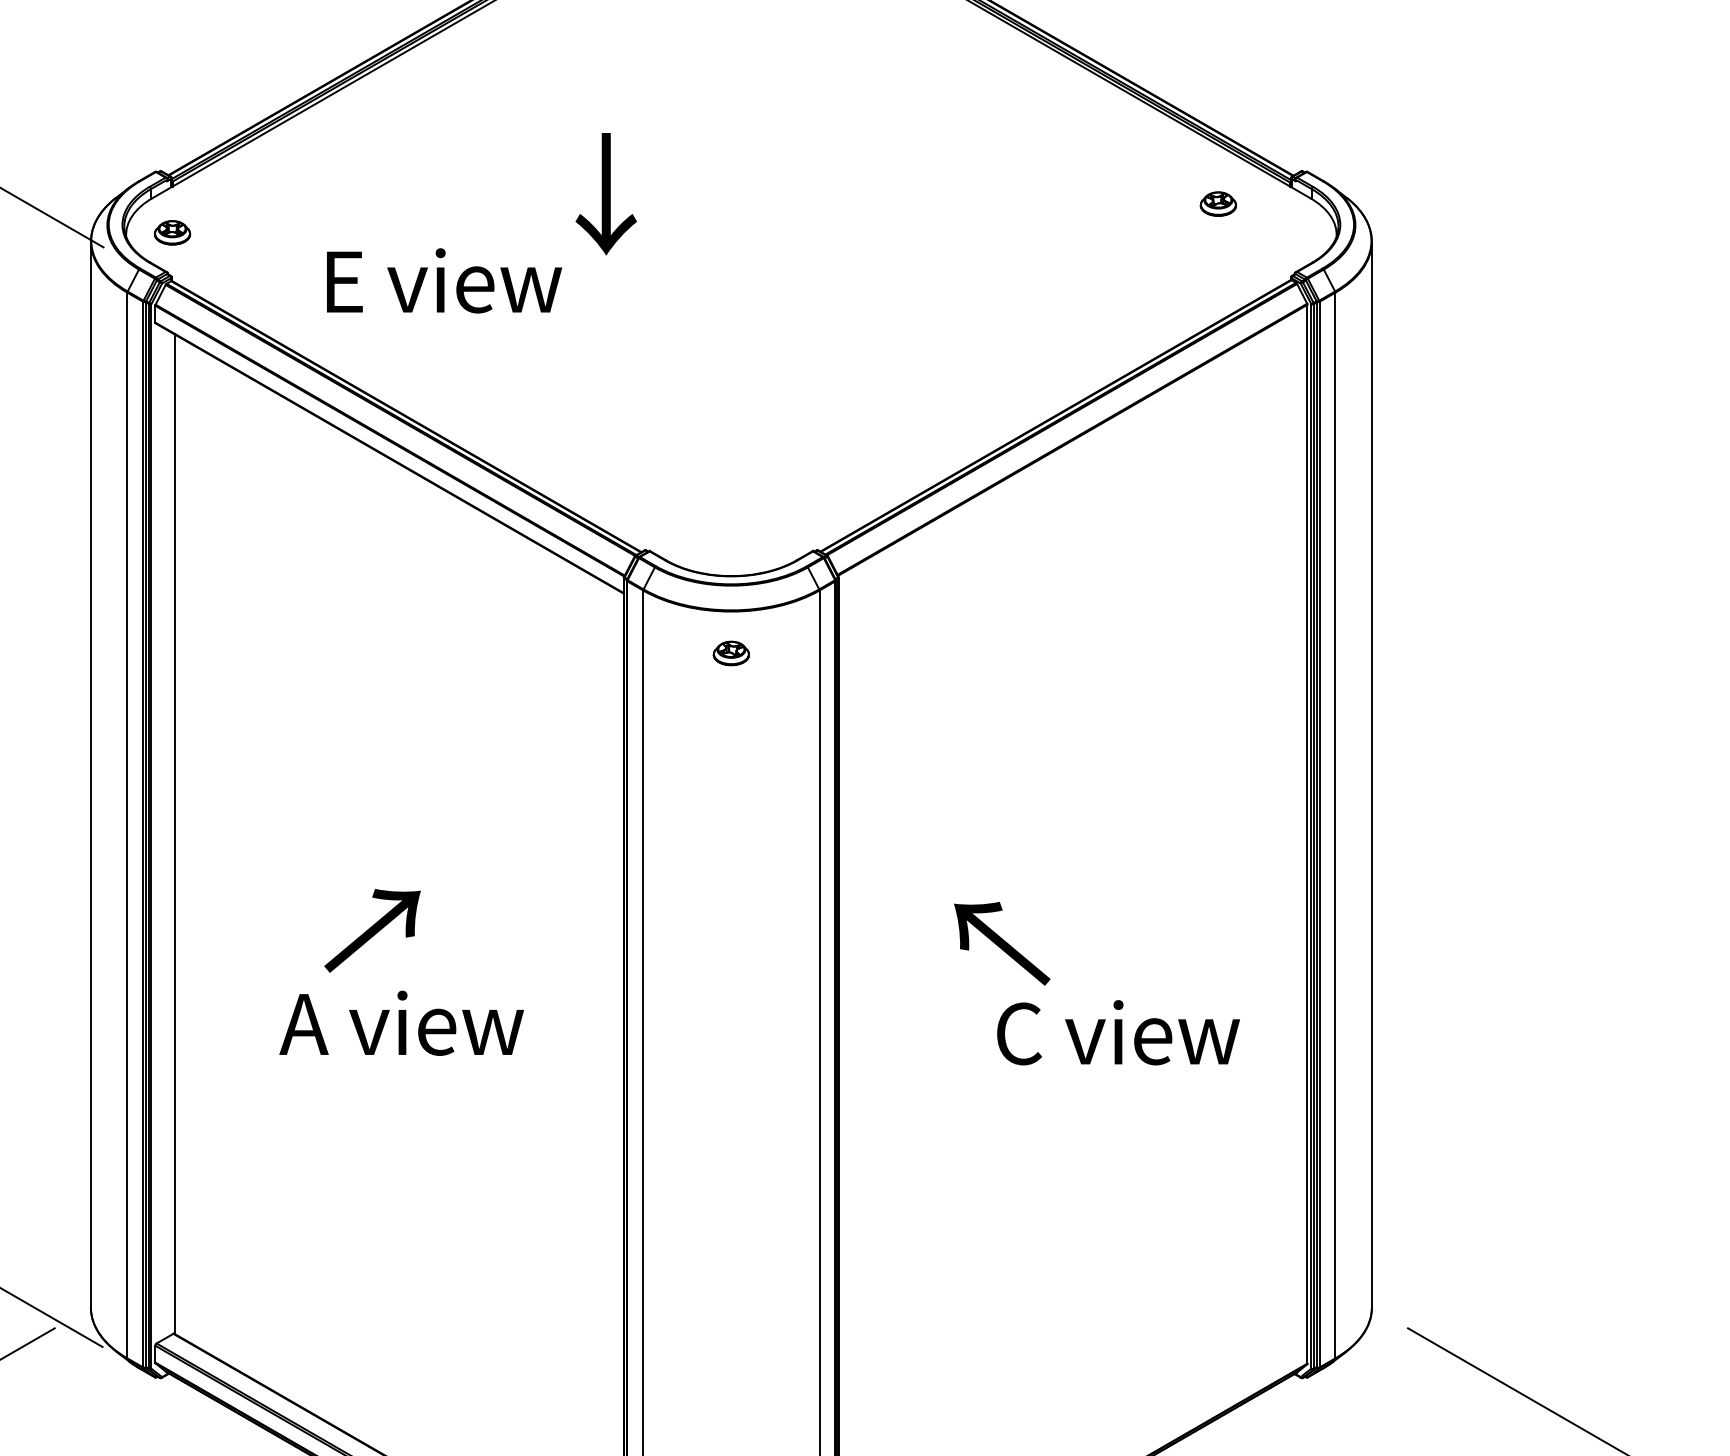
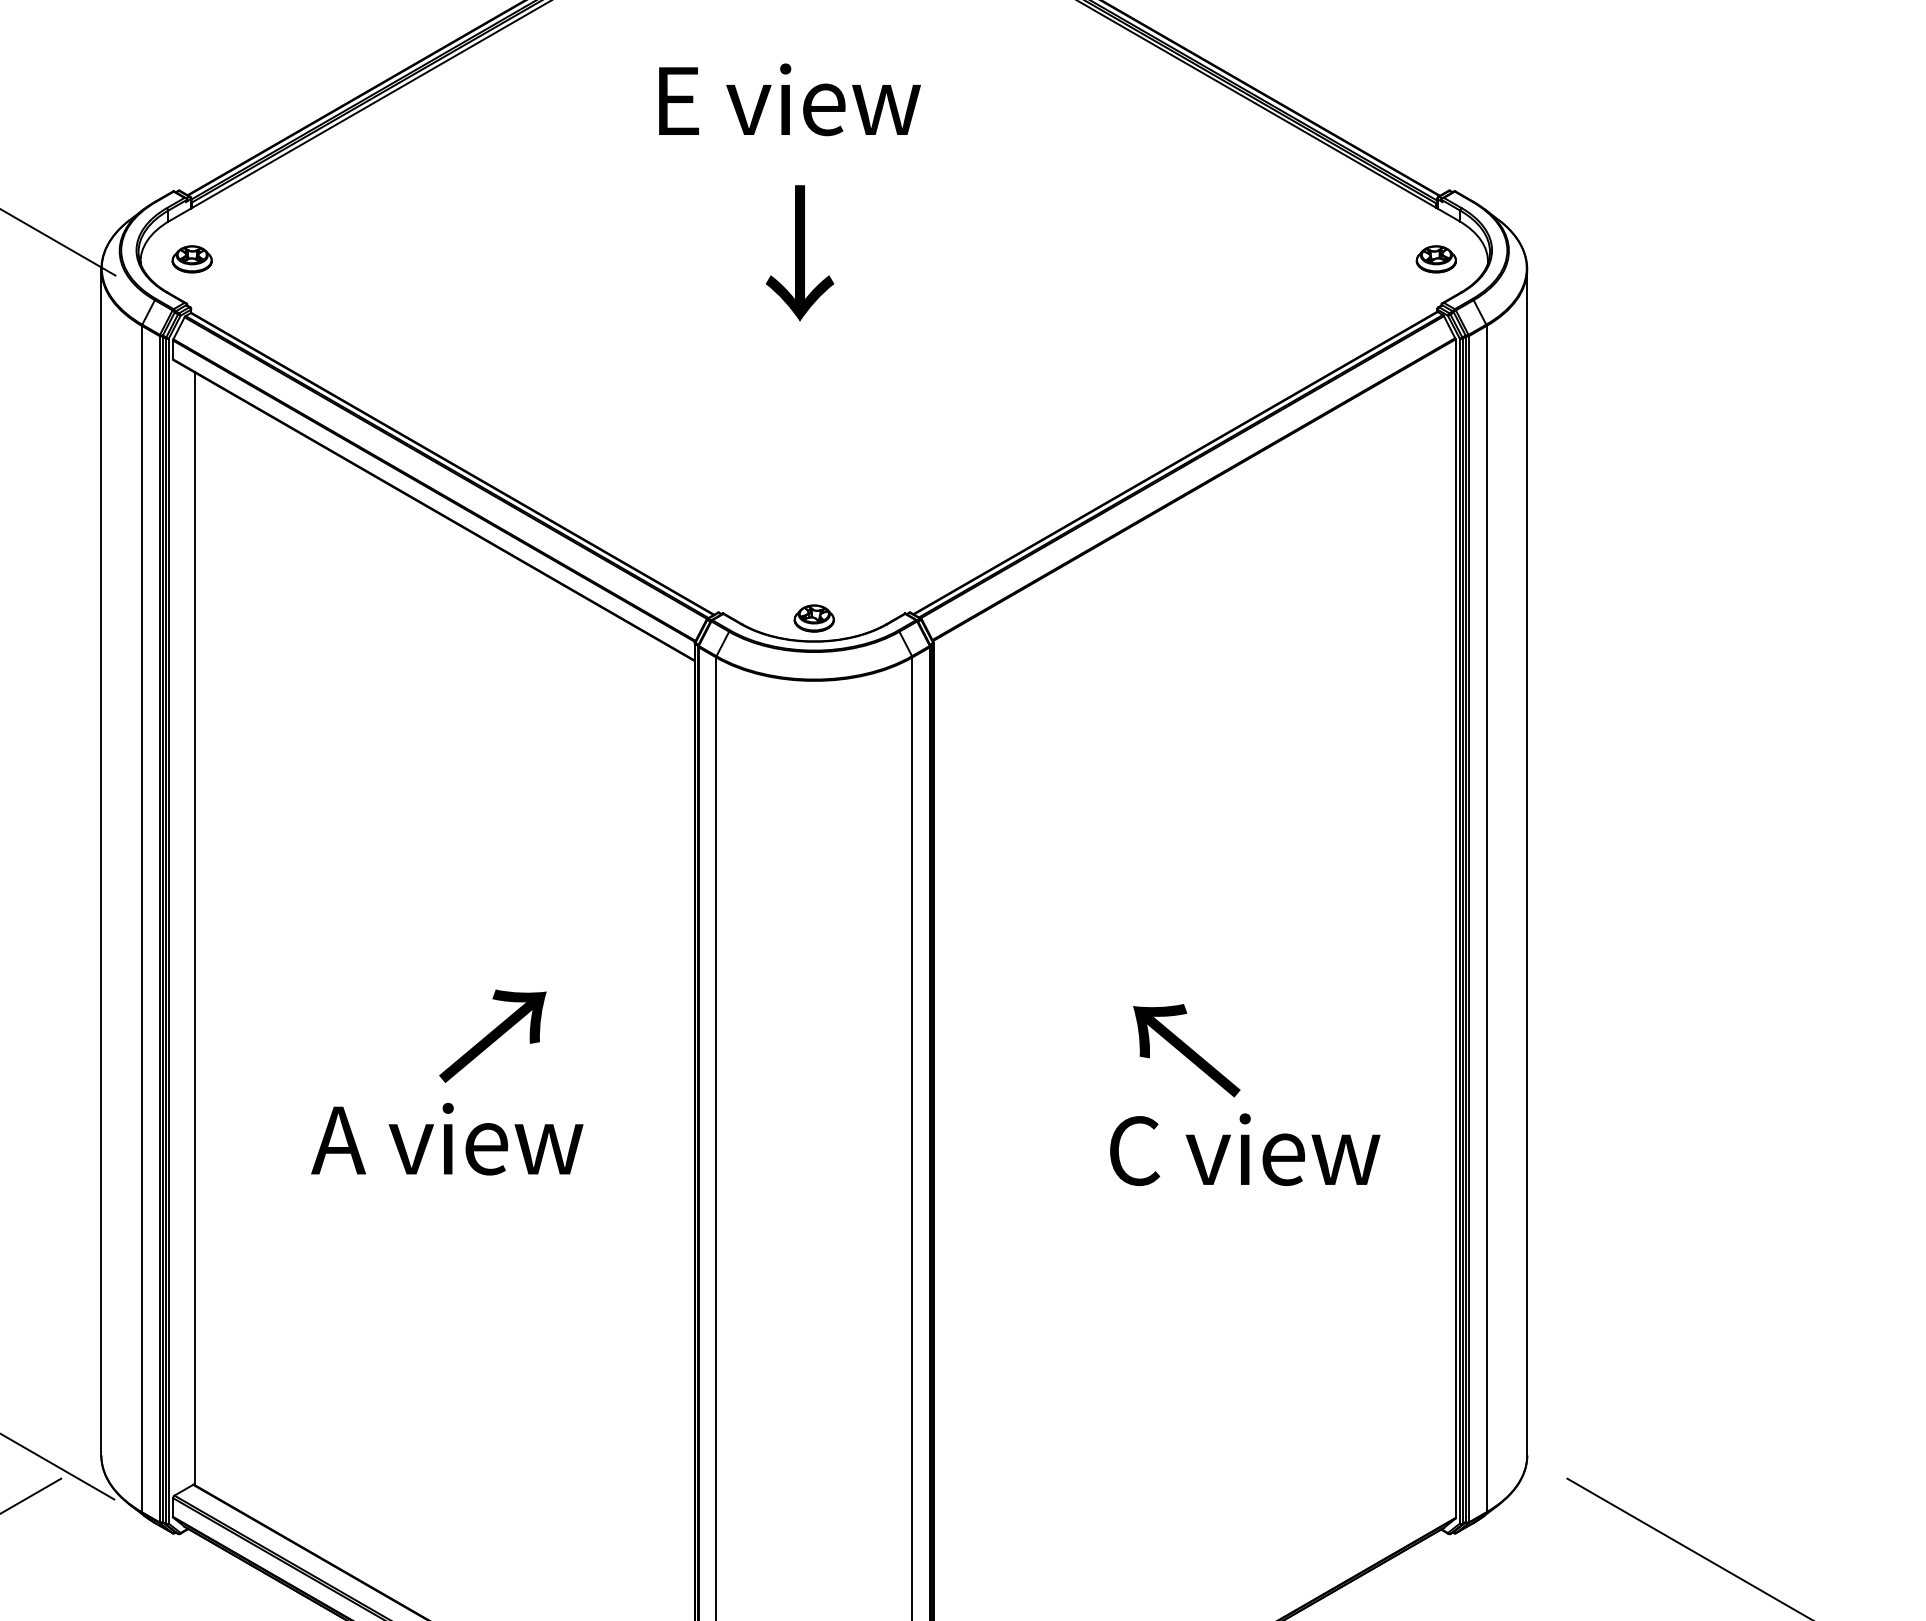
text: (606, 194) -> (800, 253), moved
part: (1217, 204) -> (1435, 259), moved
text: (444, 280) -> (789, 99), moved
part: (730, 653) -> (813, 618), moved
text: (372, 930) -> (492, 1035), moved
text: (1002, 943) -> (1186, 1050), moved

